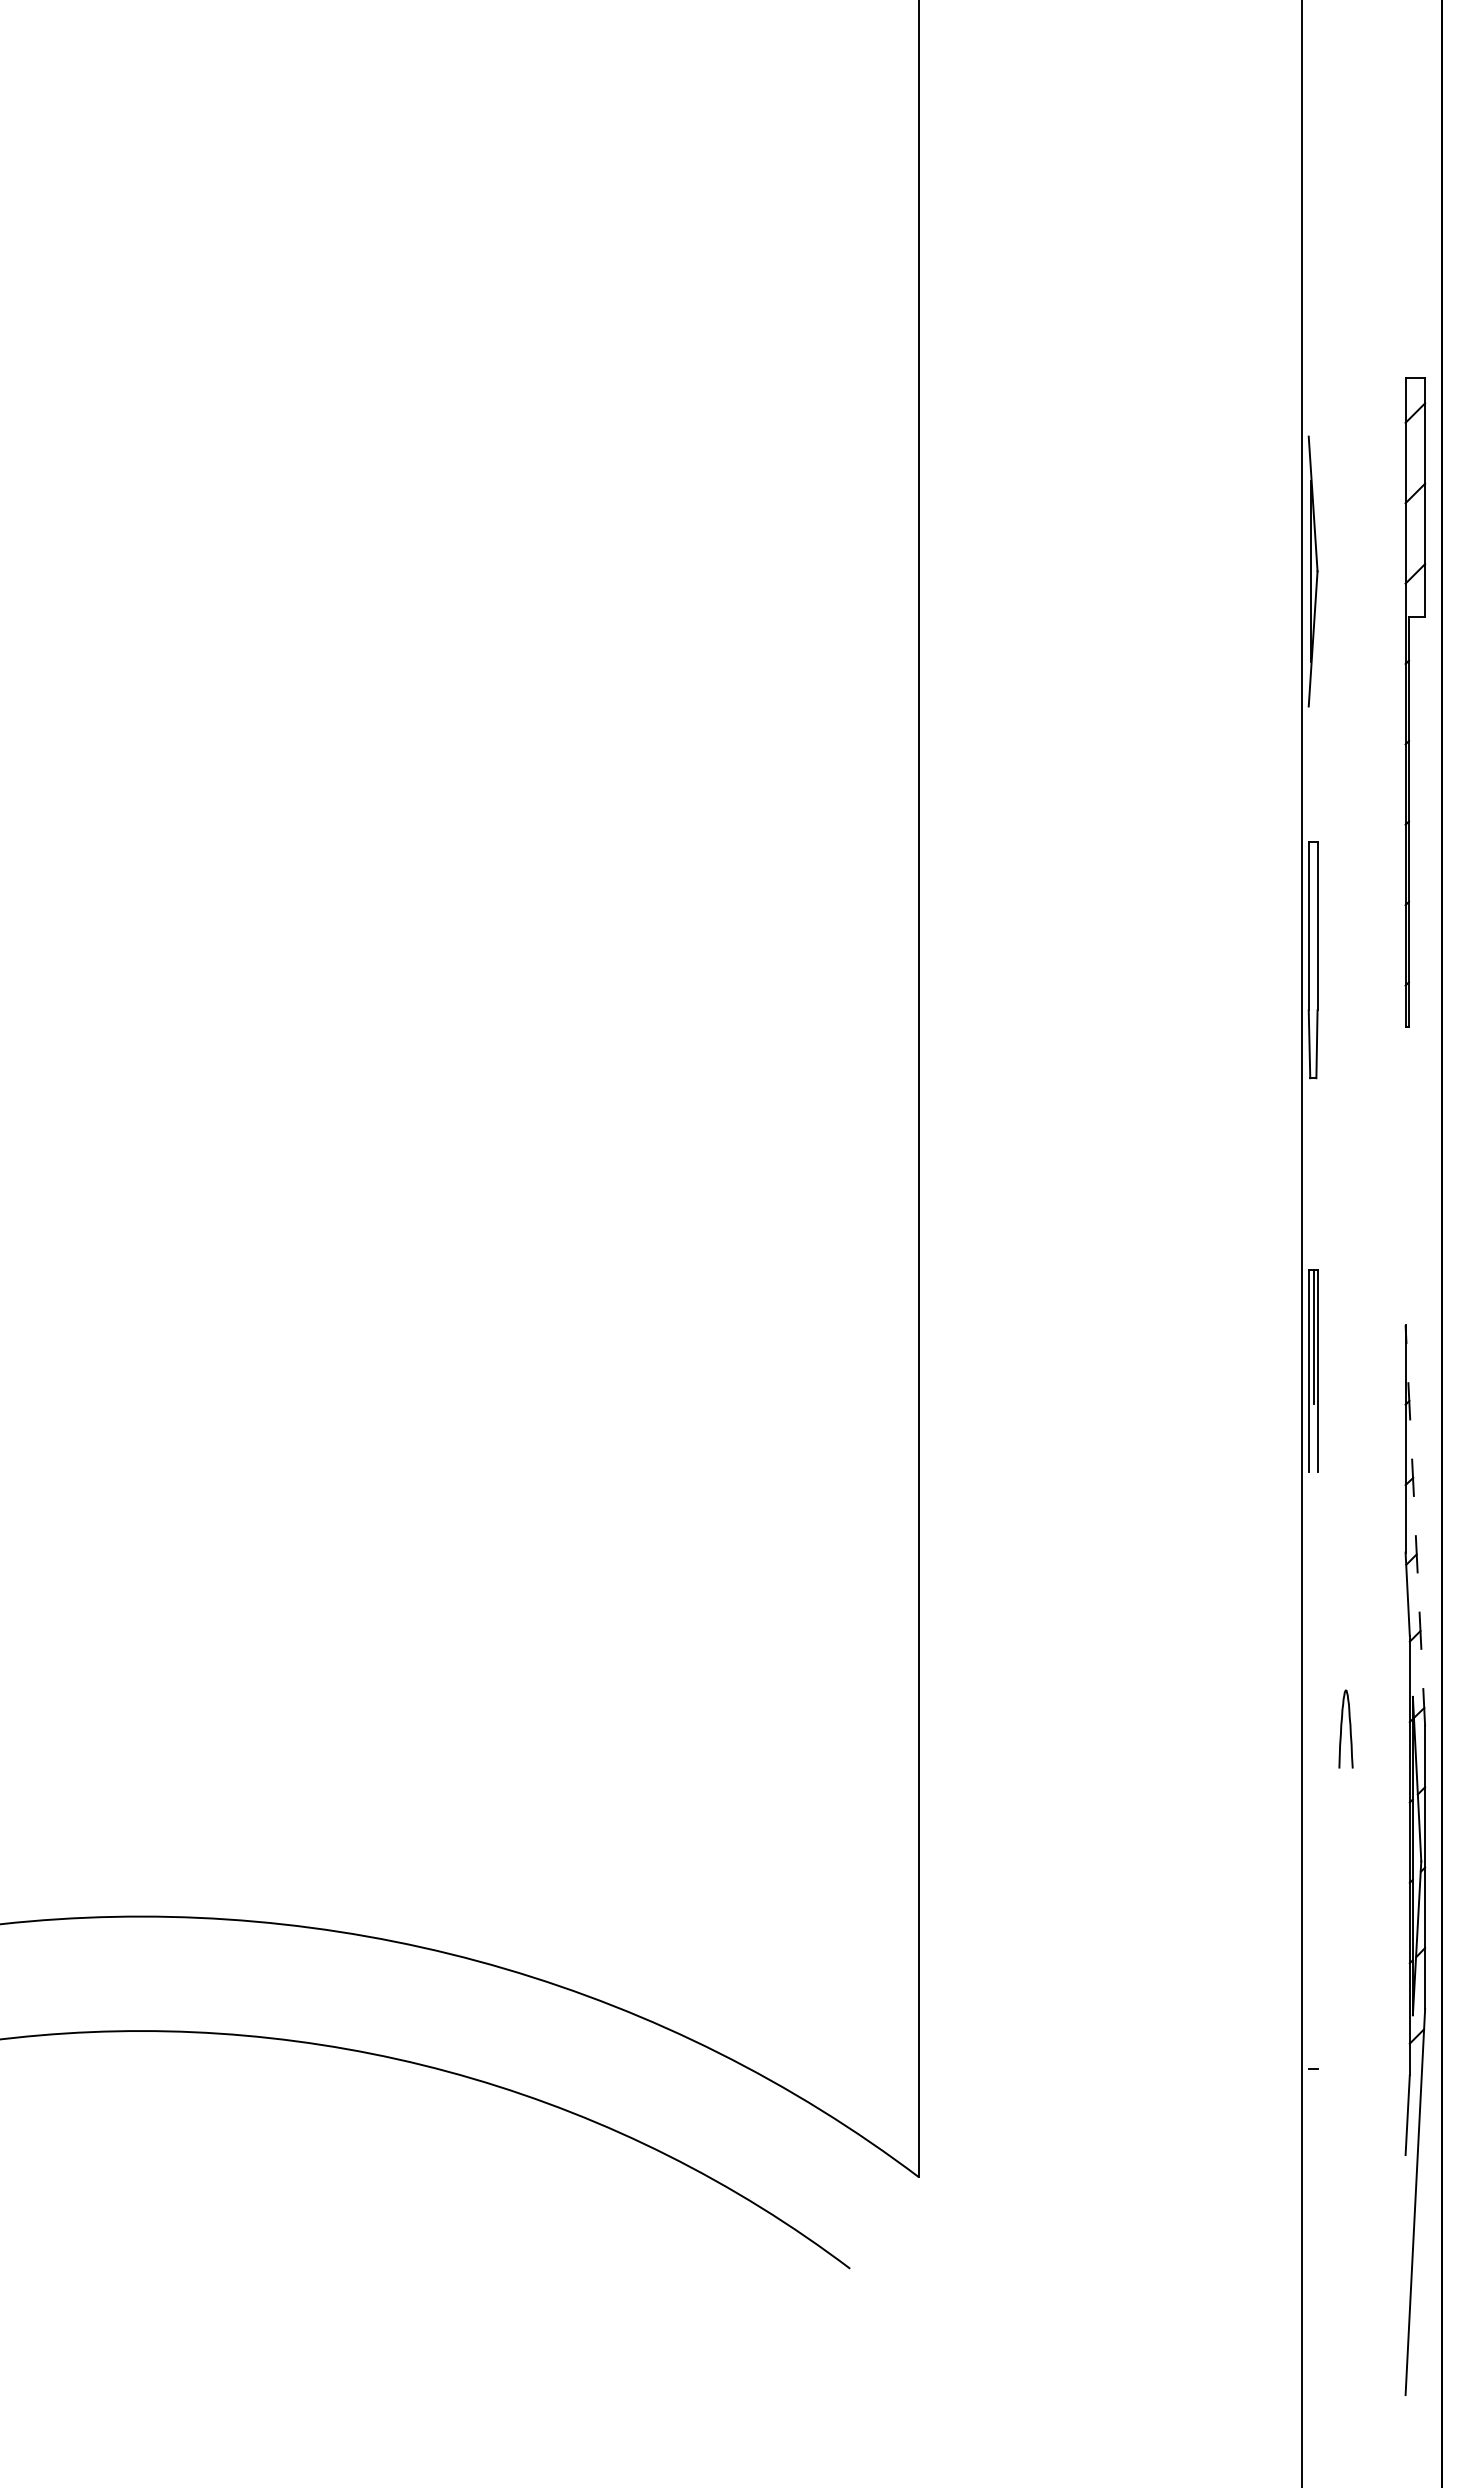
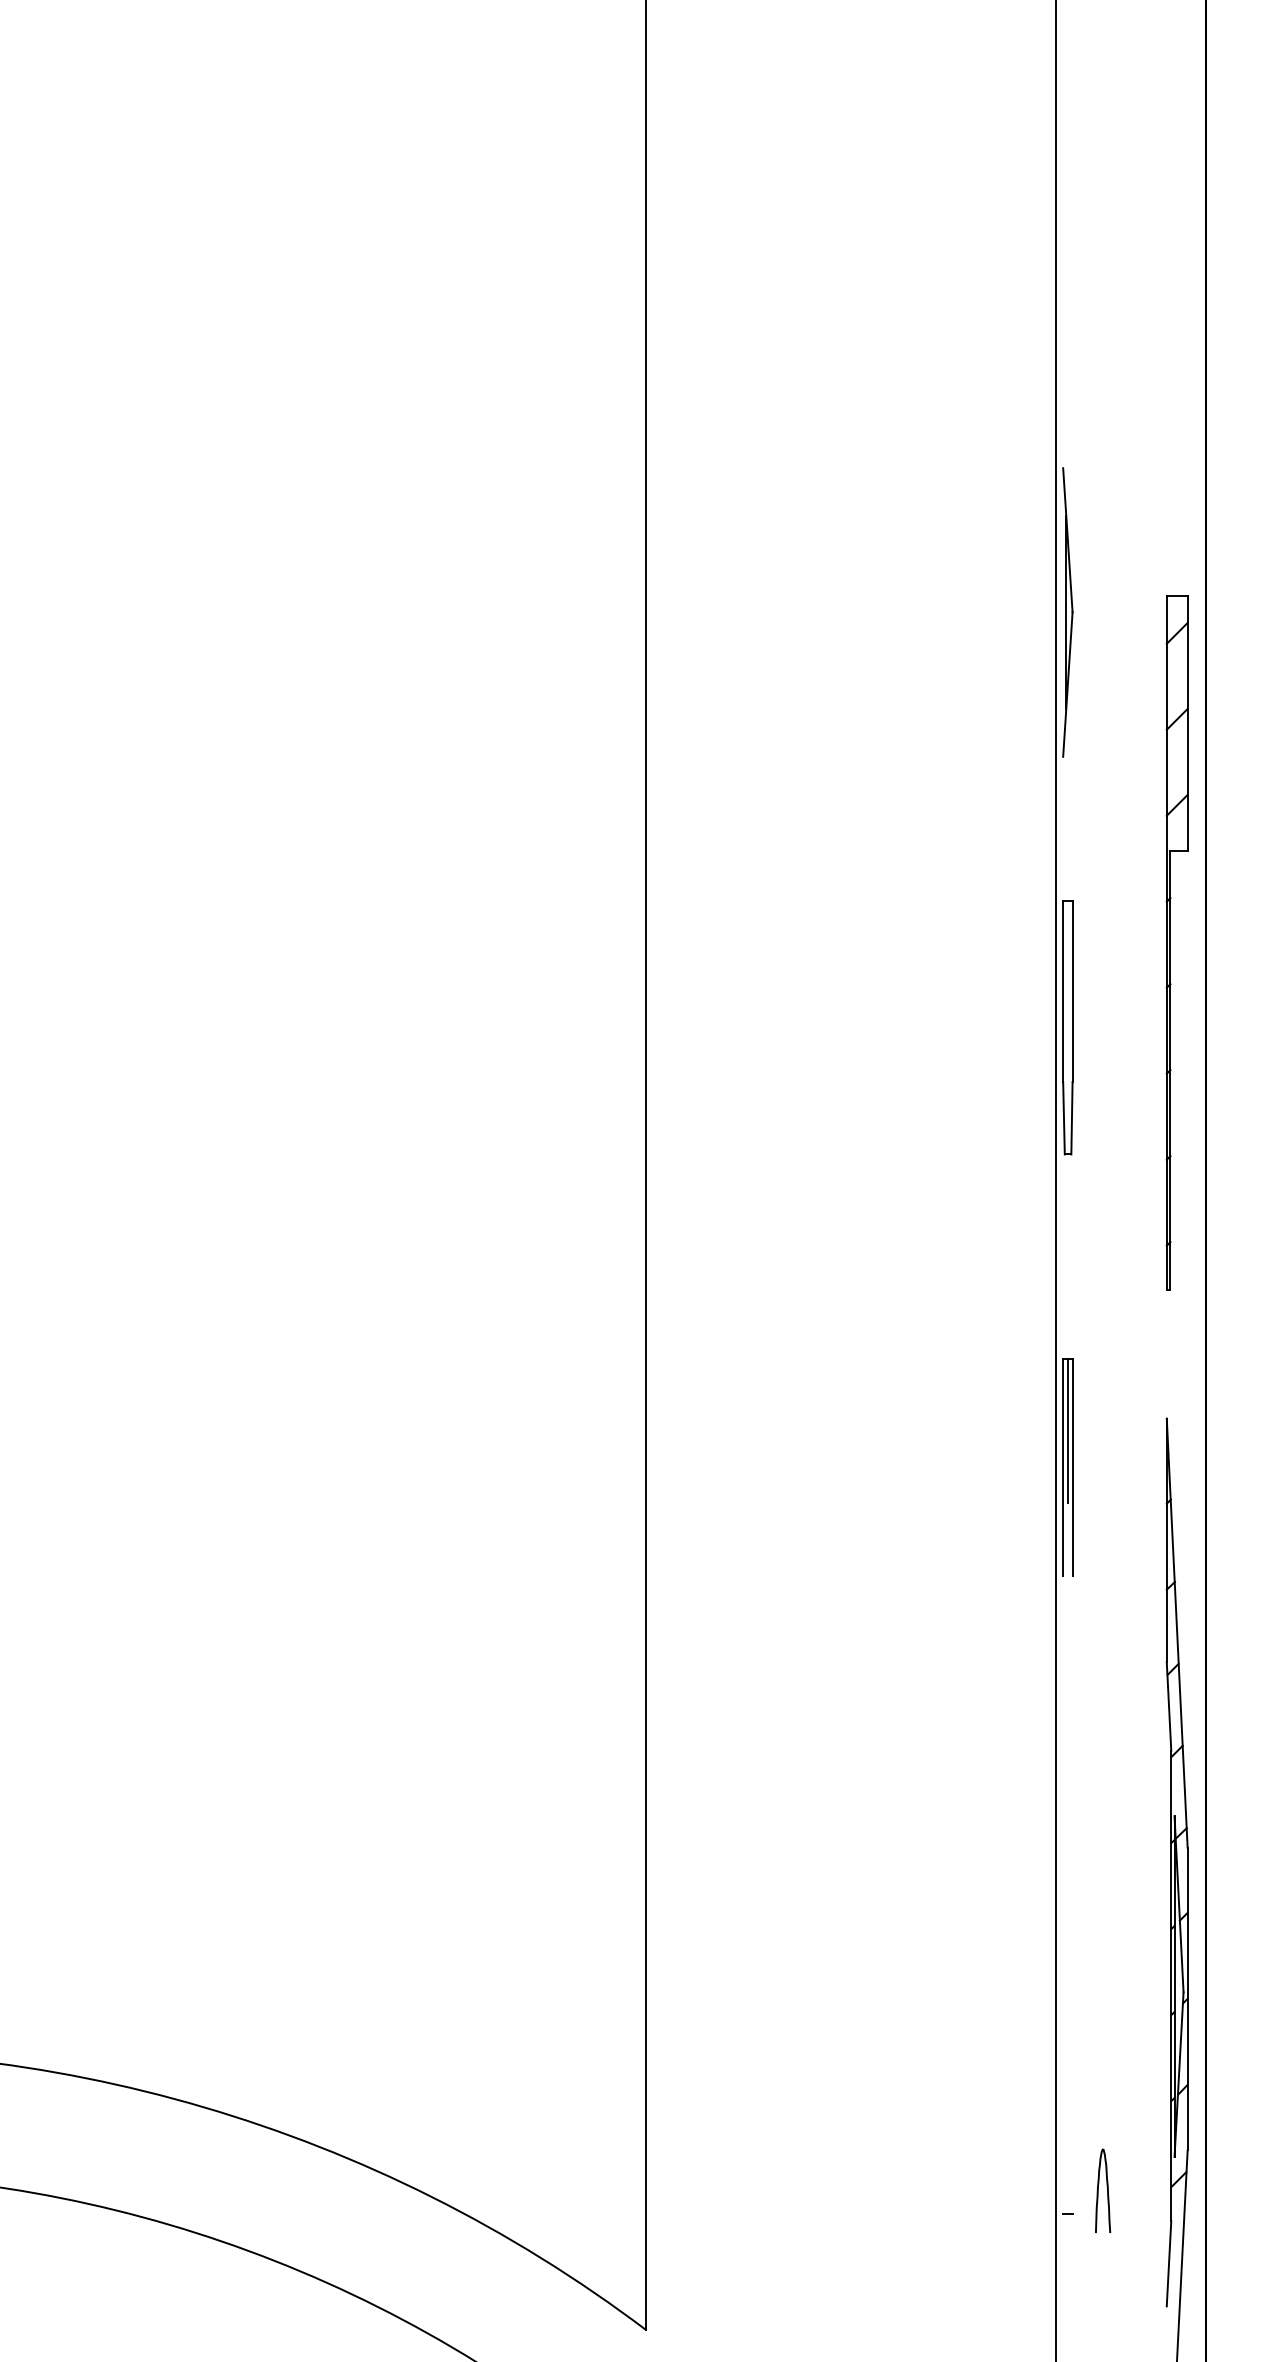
part: (1415, 702) -> (1177, 942), moved
line: (1415, 1525) -> (1177, 1632), dashed -> solid
curve: (1342, 1727) -> (1099, 2189), moved

